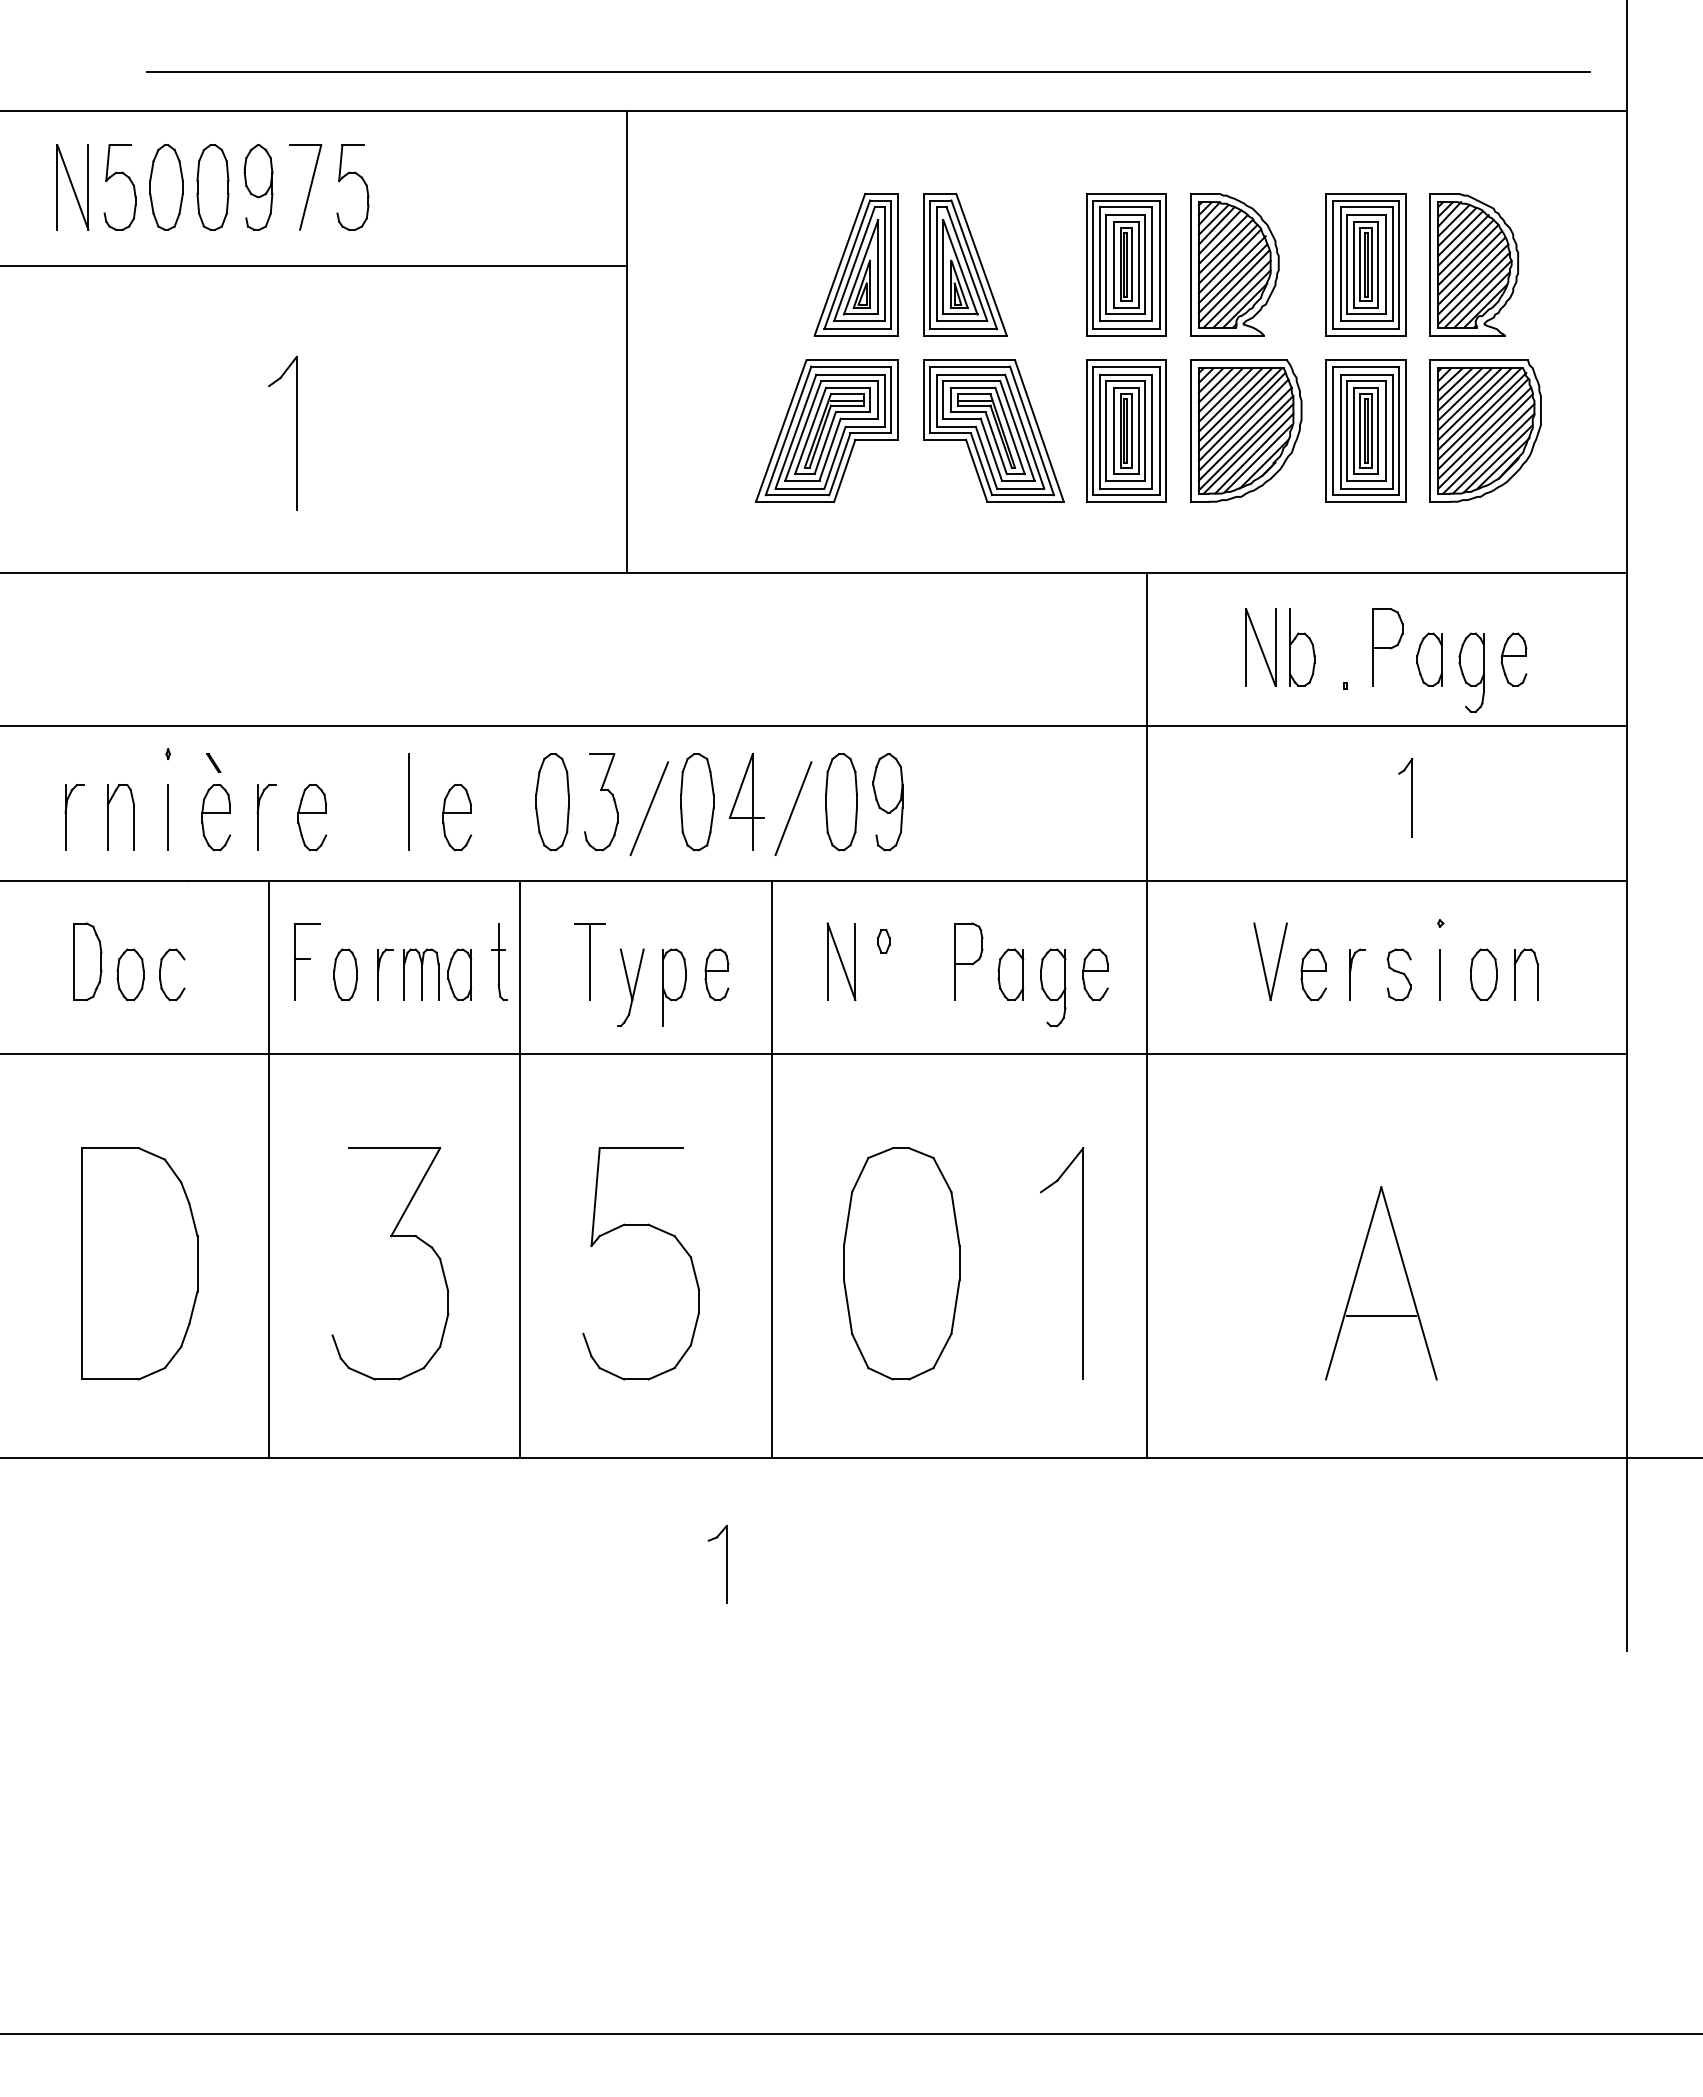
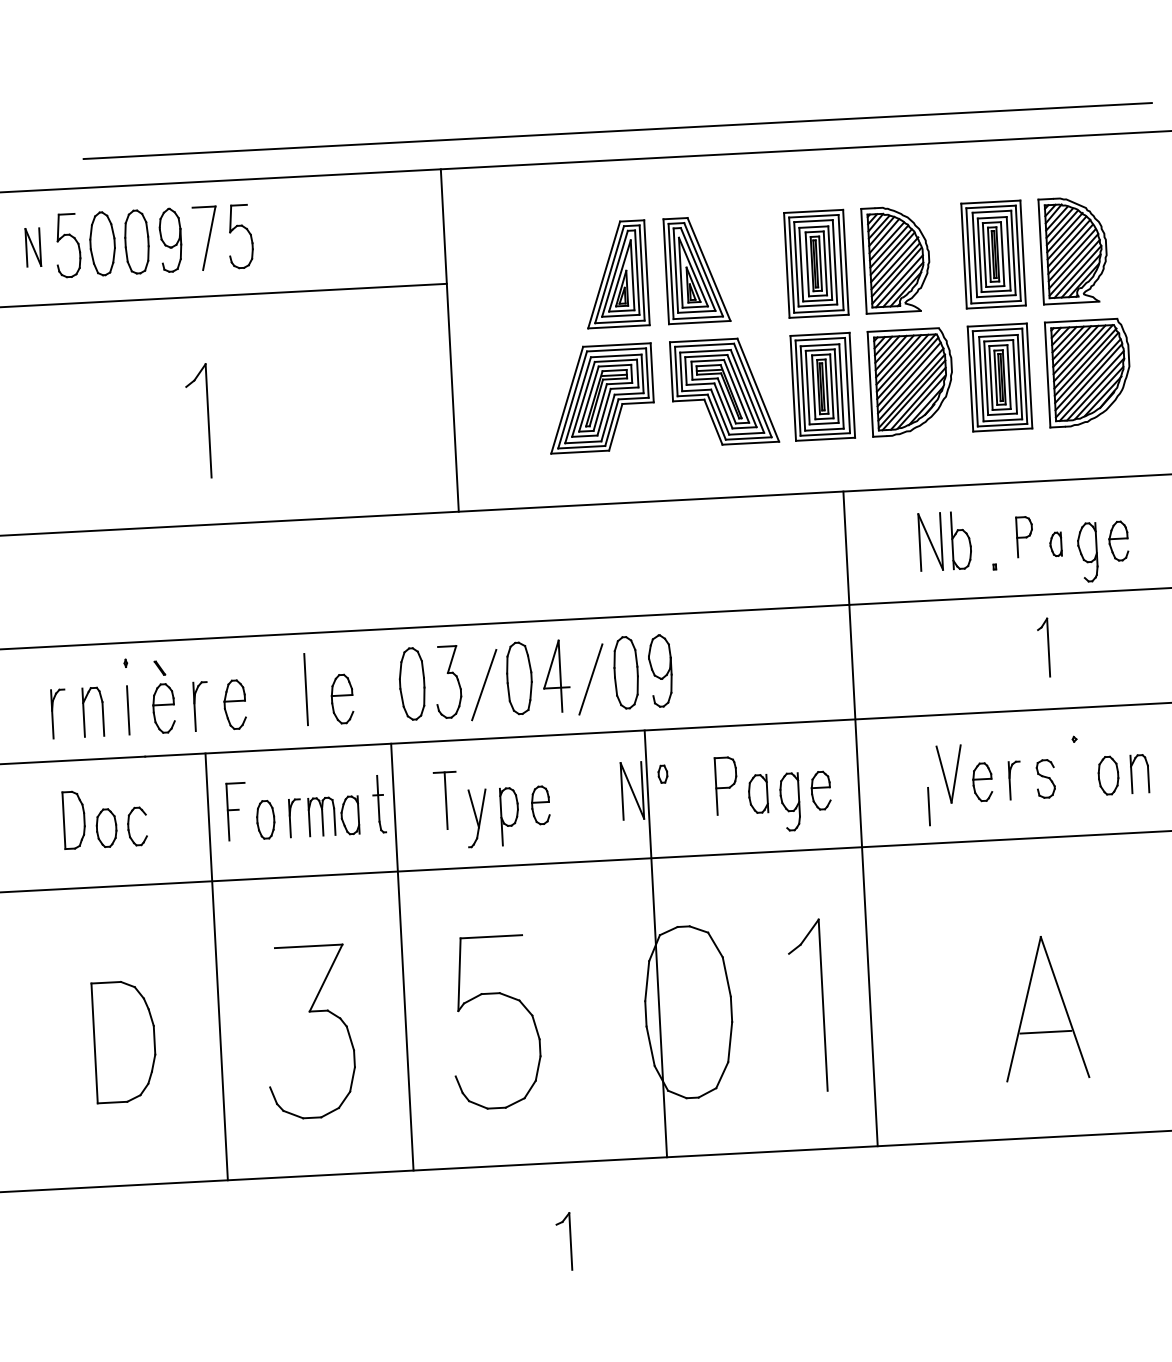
part: (72, 187) -> (32, 247), size x0.6
part: (1387, 647) -> (1024, 537), size x0.7
part: (1429, 659) -> (1056, 544), size x0.6
line: (1439, 974) -> (928, 806), moved
line: (772, 1169) -> (656, 943), moved
part: (139, 1263) -> (124, 1041), size x0.7

